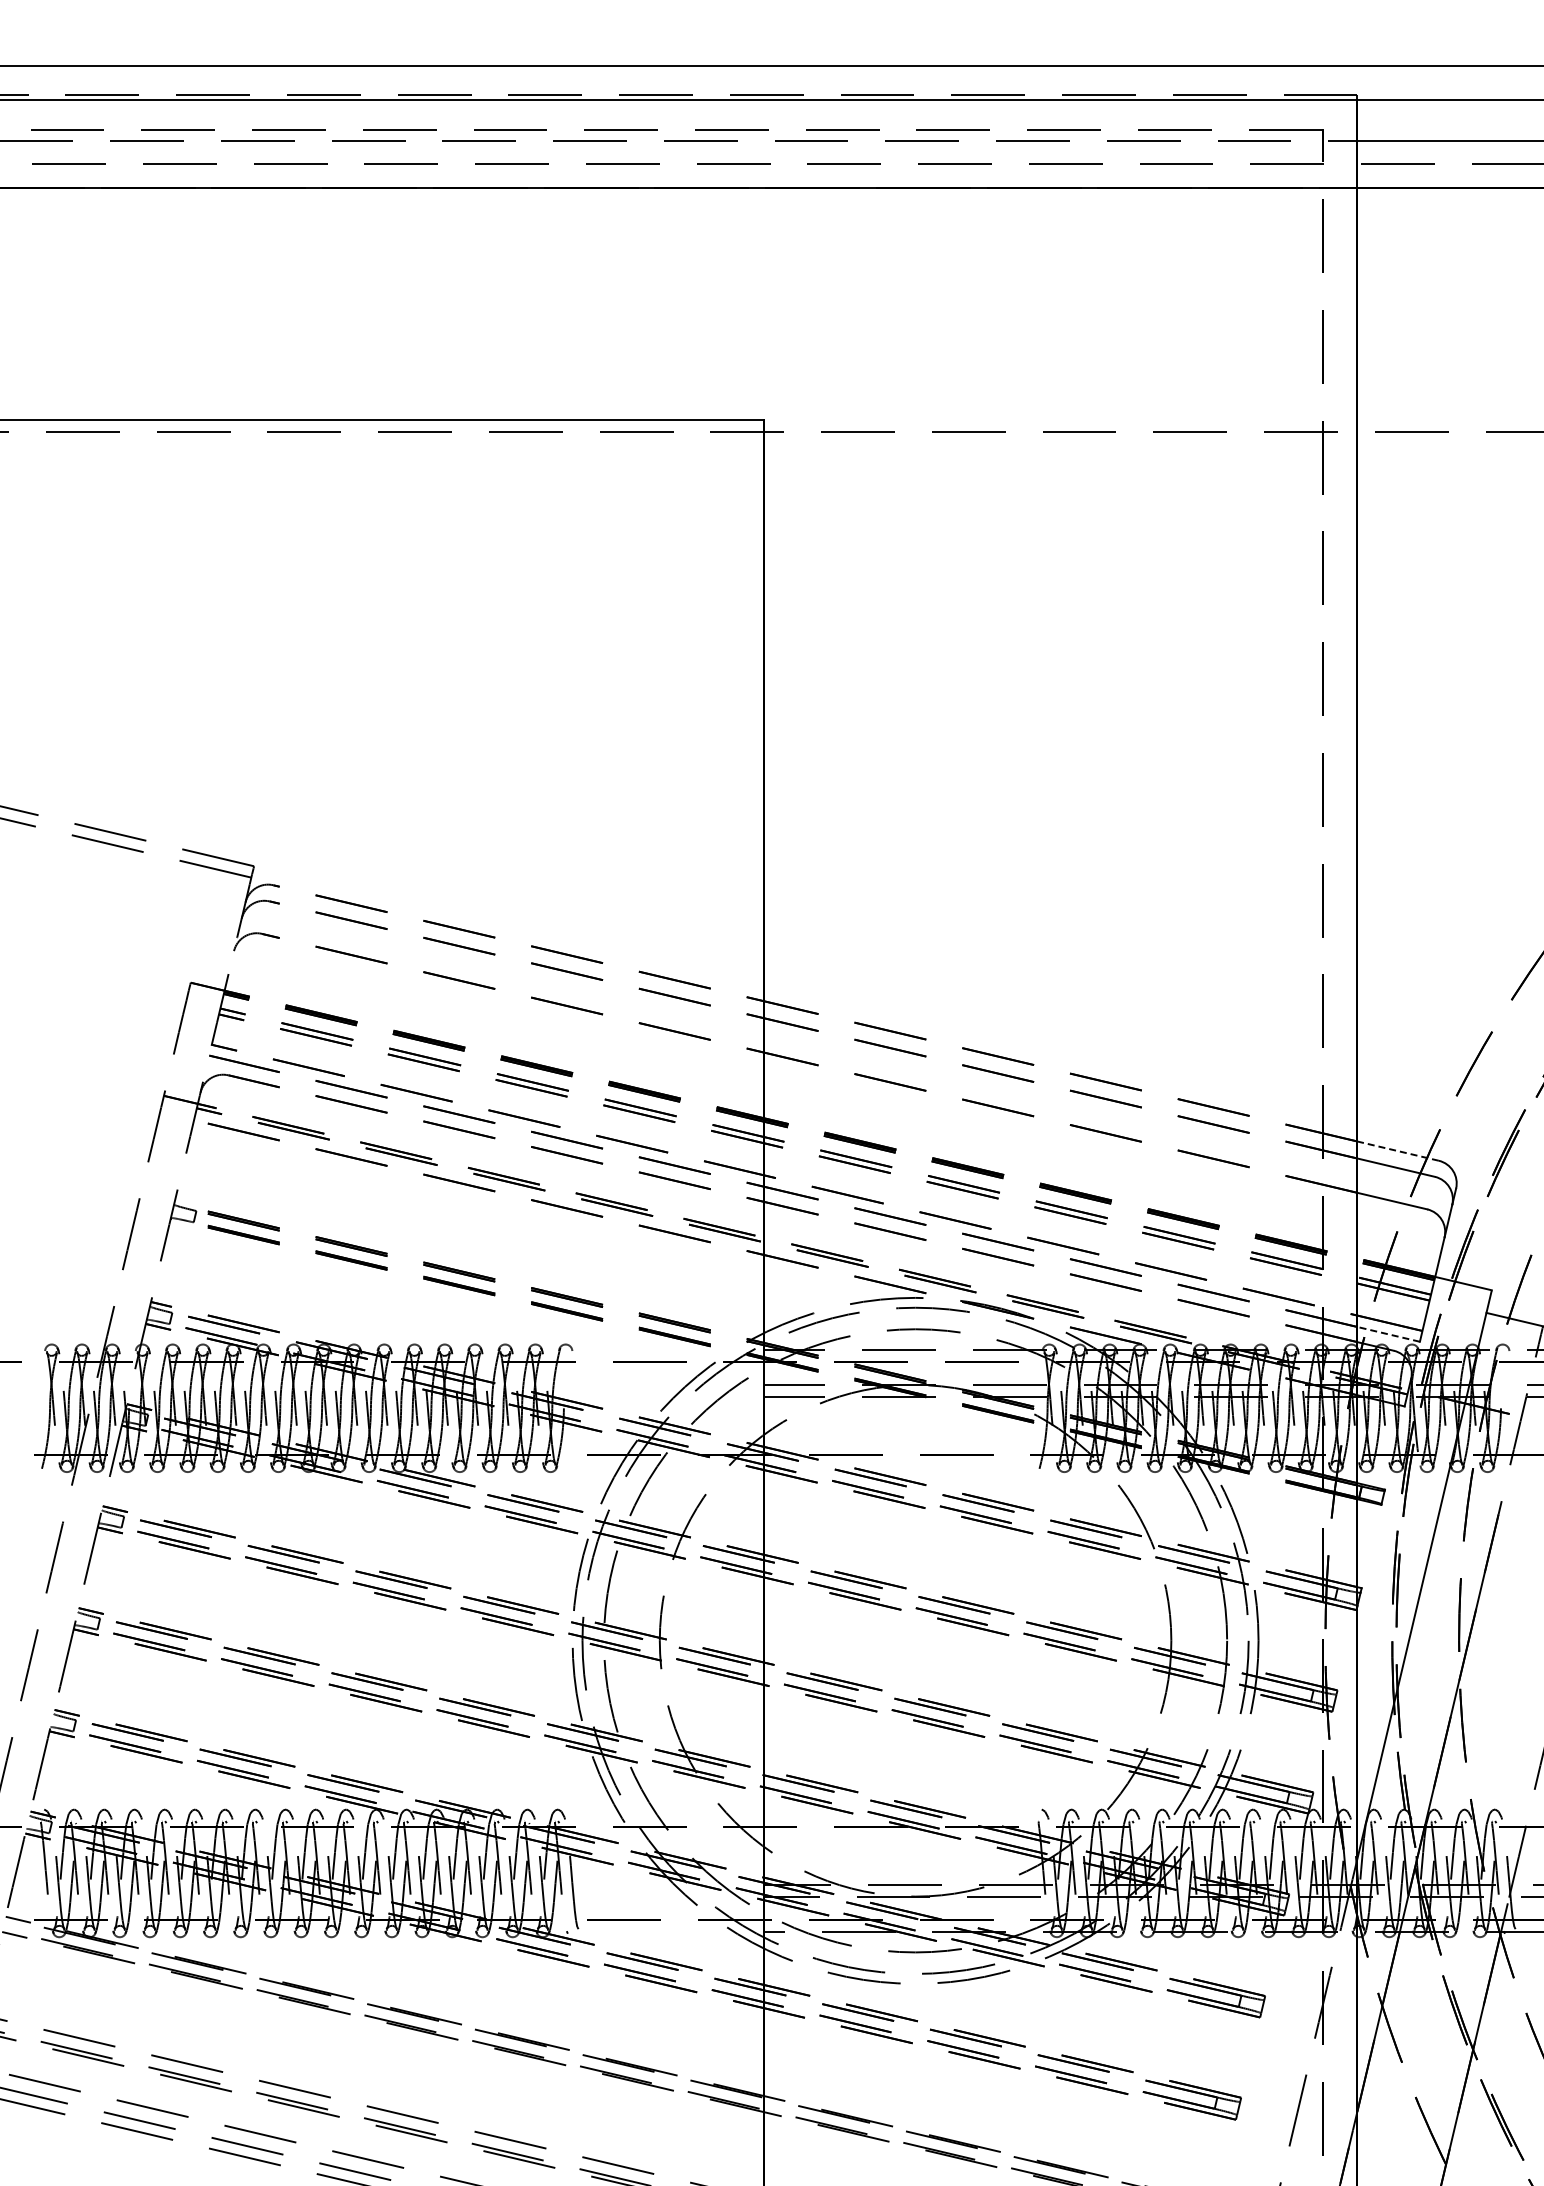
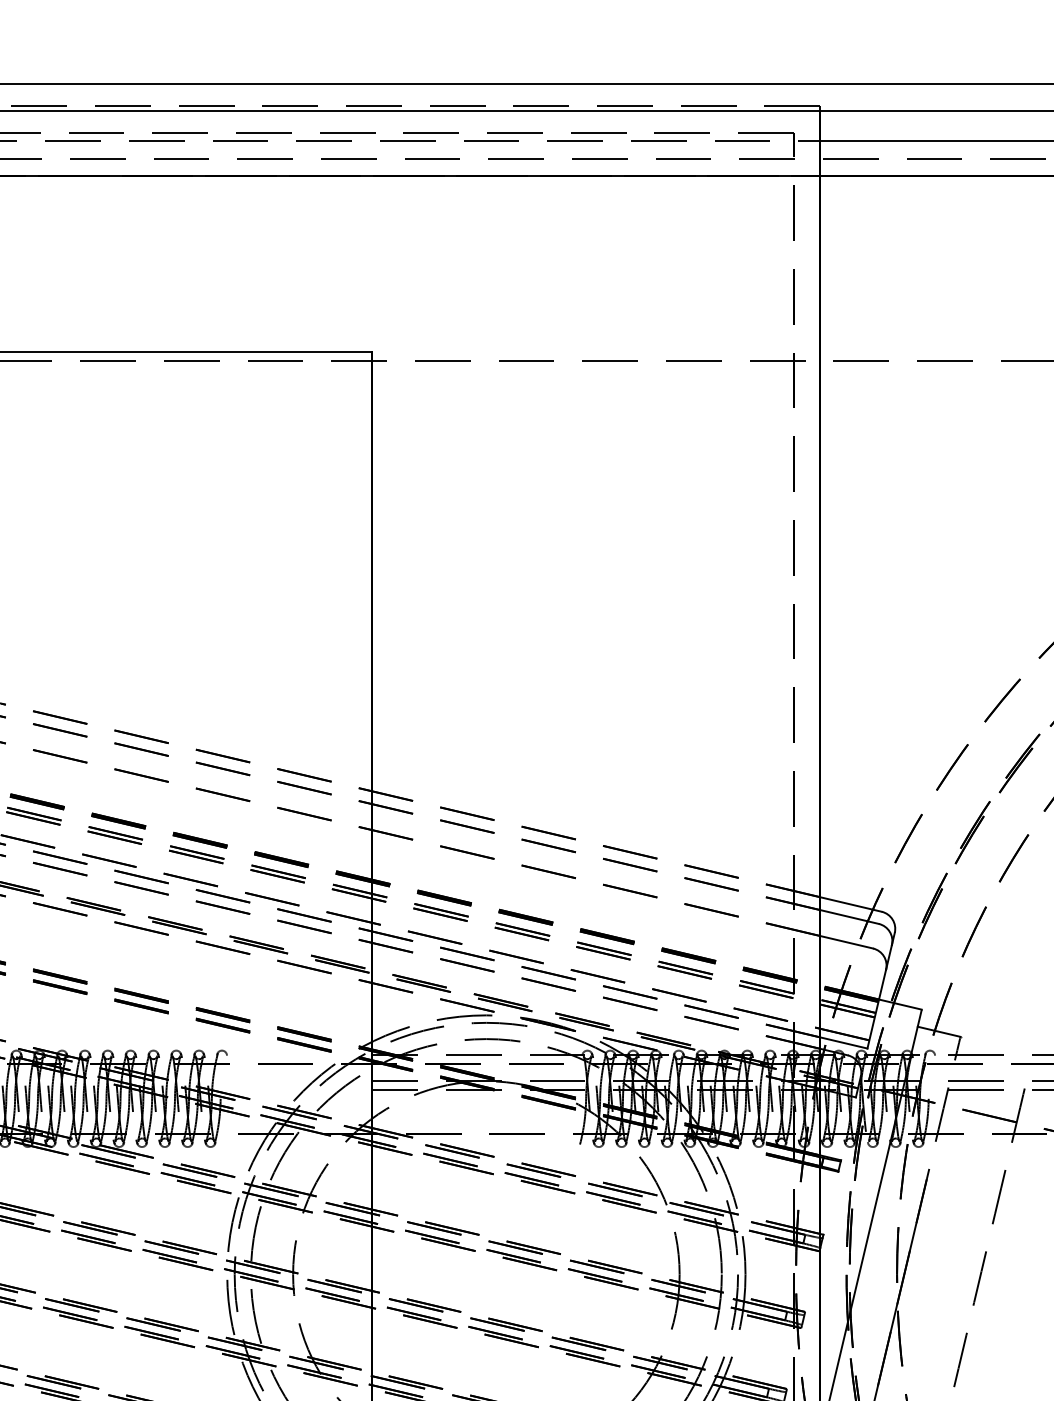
line: (1398, 1151) -> (851, 904), dashed -> solid
line: (1388, 1334) -> (843, 1043), dashed -> solid

